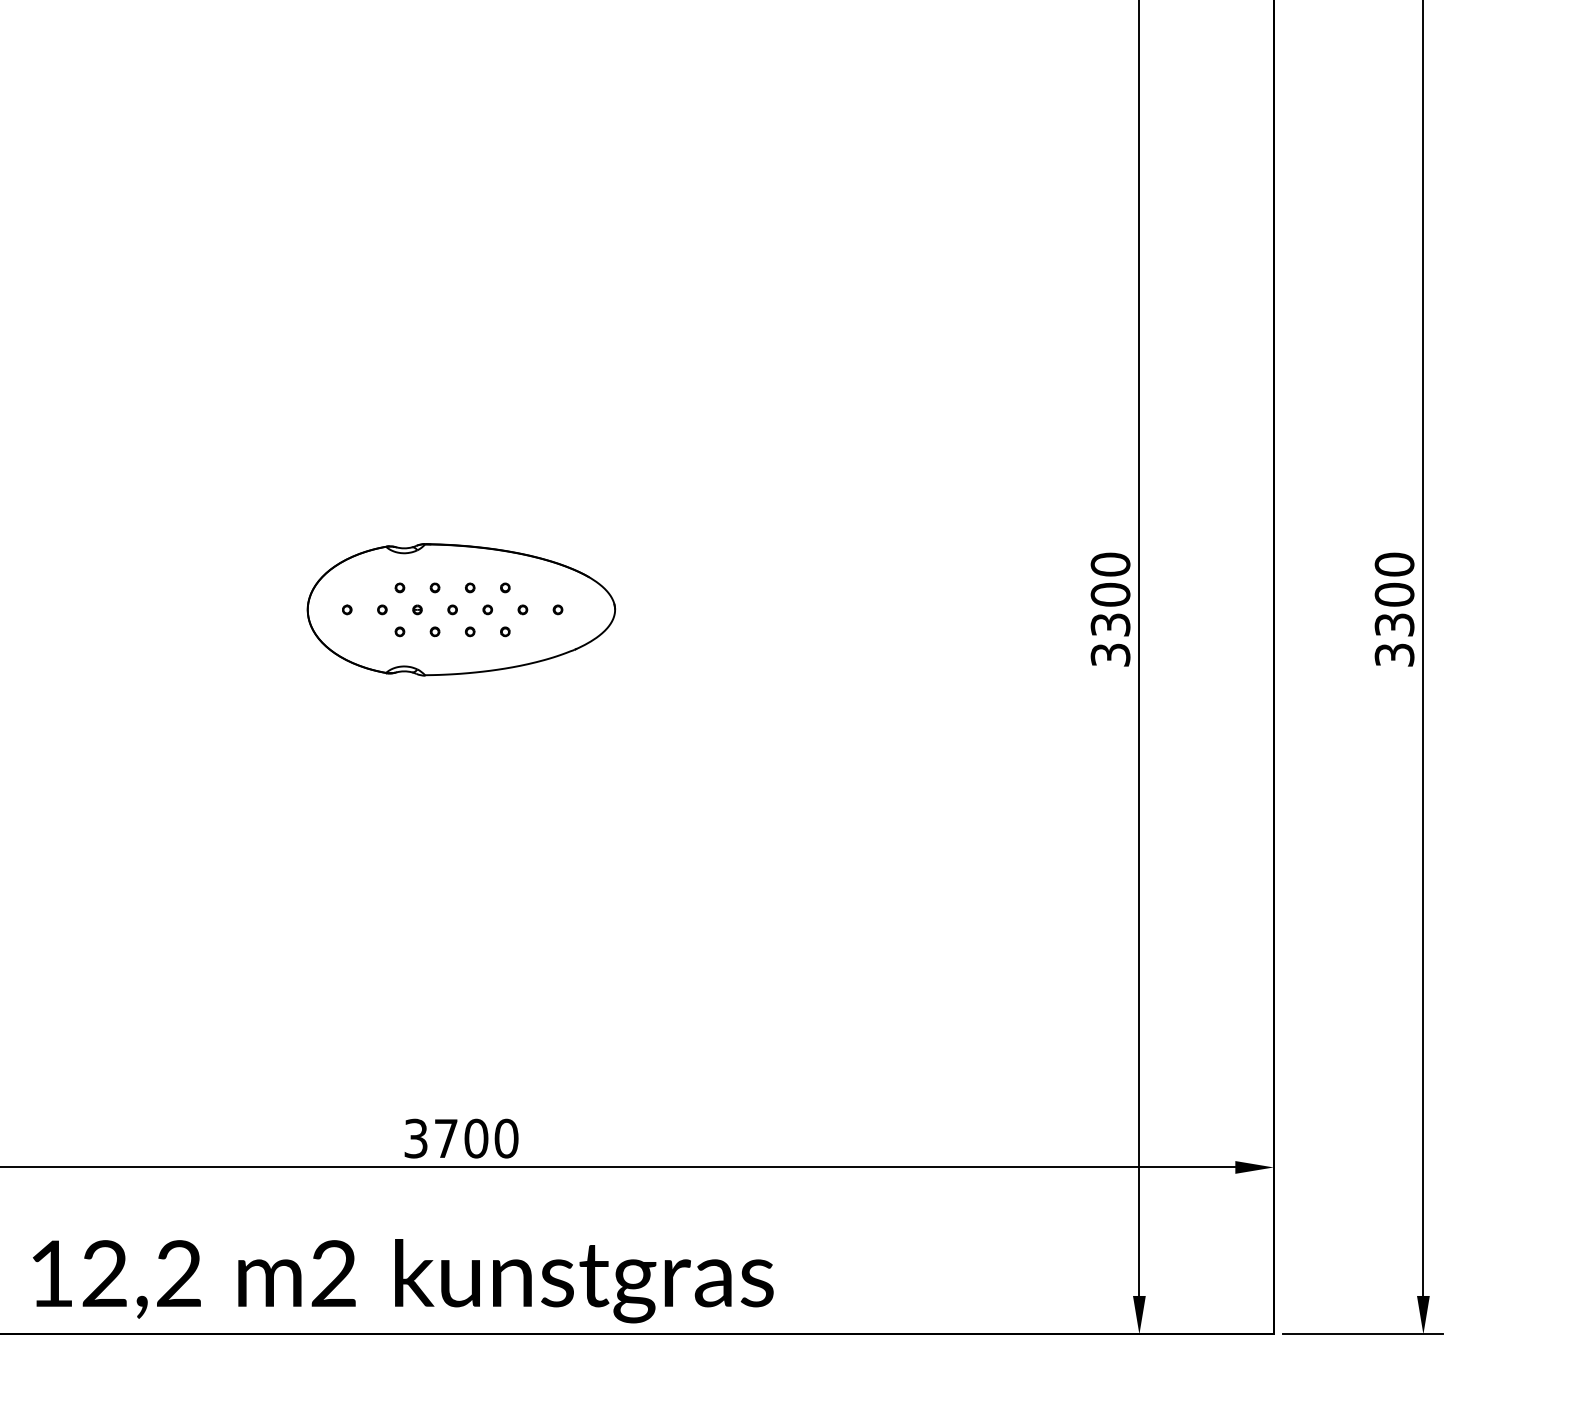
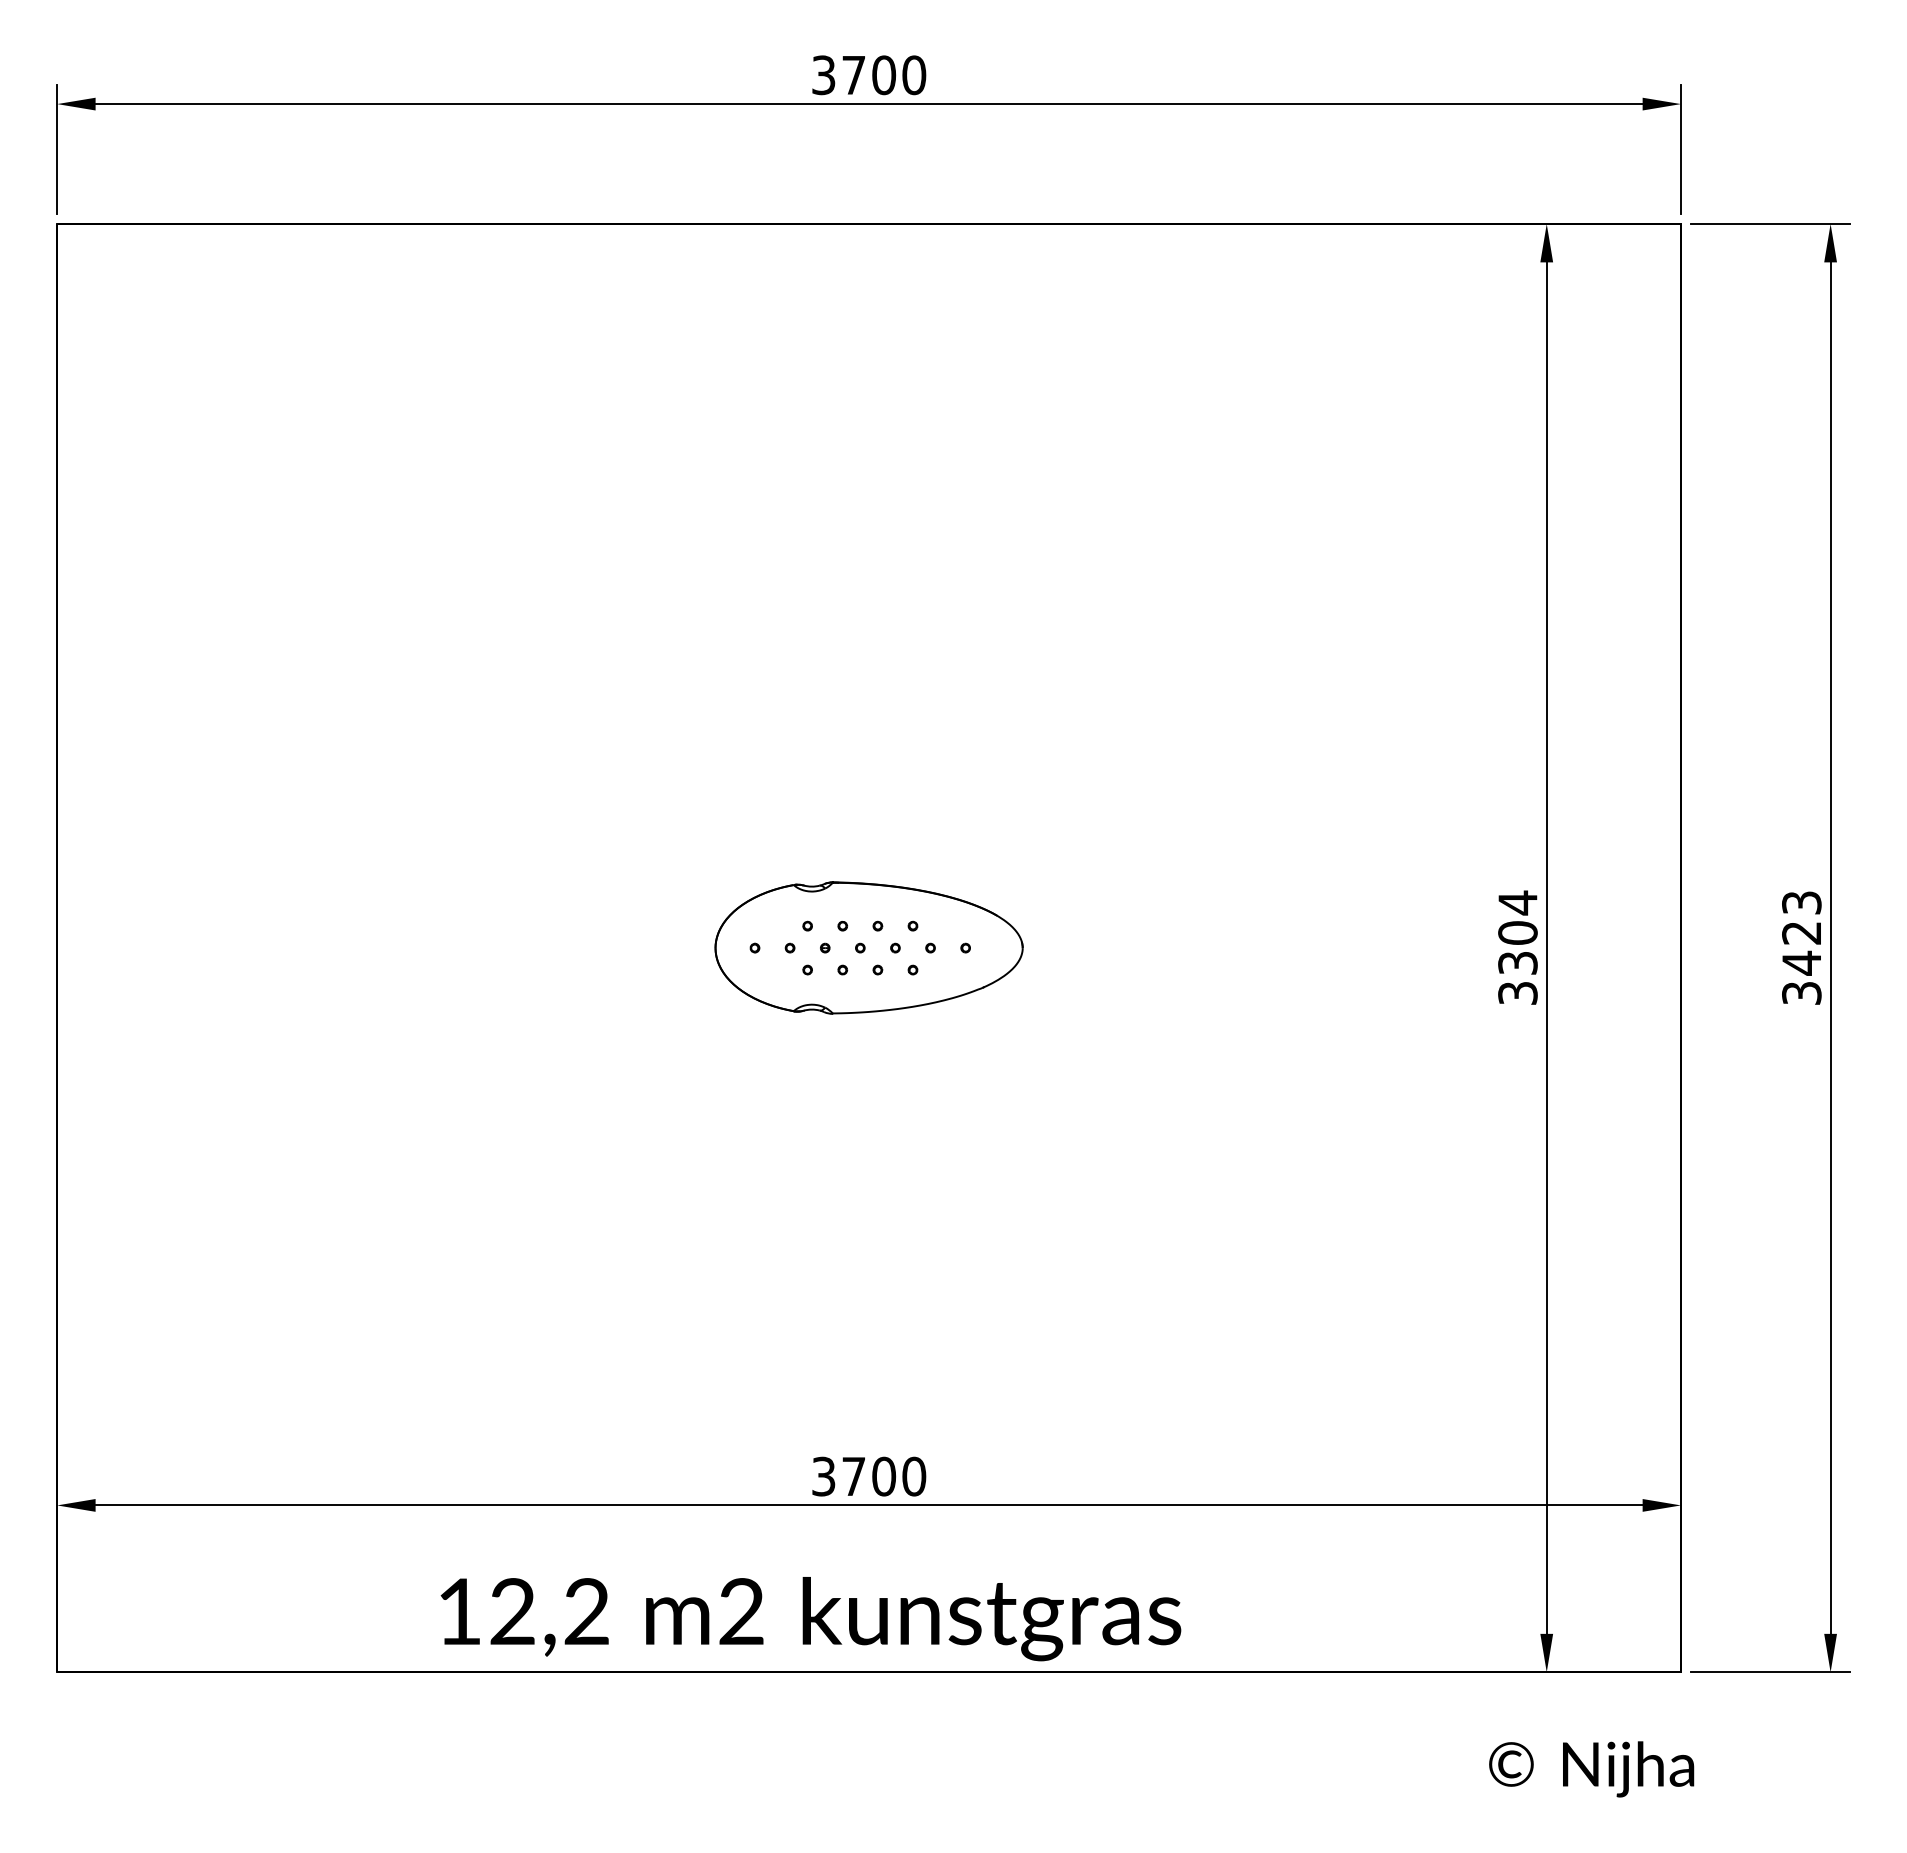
text: (1110, 564) -> (1517, 902), 3300 -> 3304
text: (1394, 595) -> (1801, 933), 3300 -> 3423

